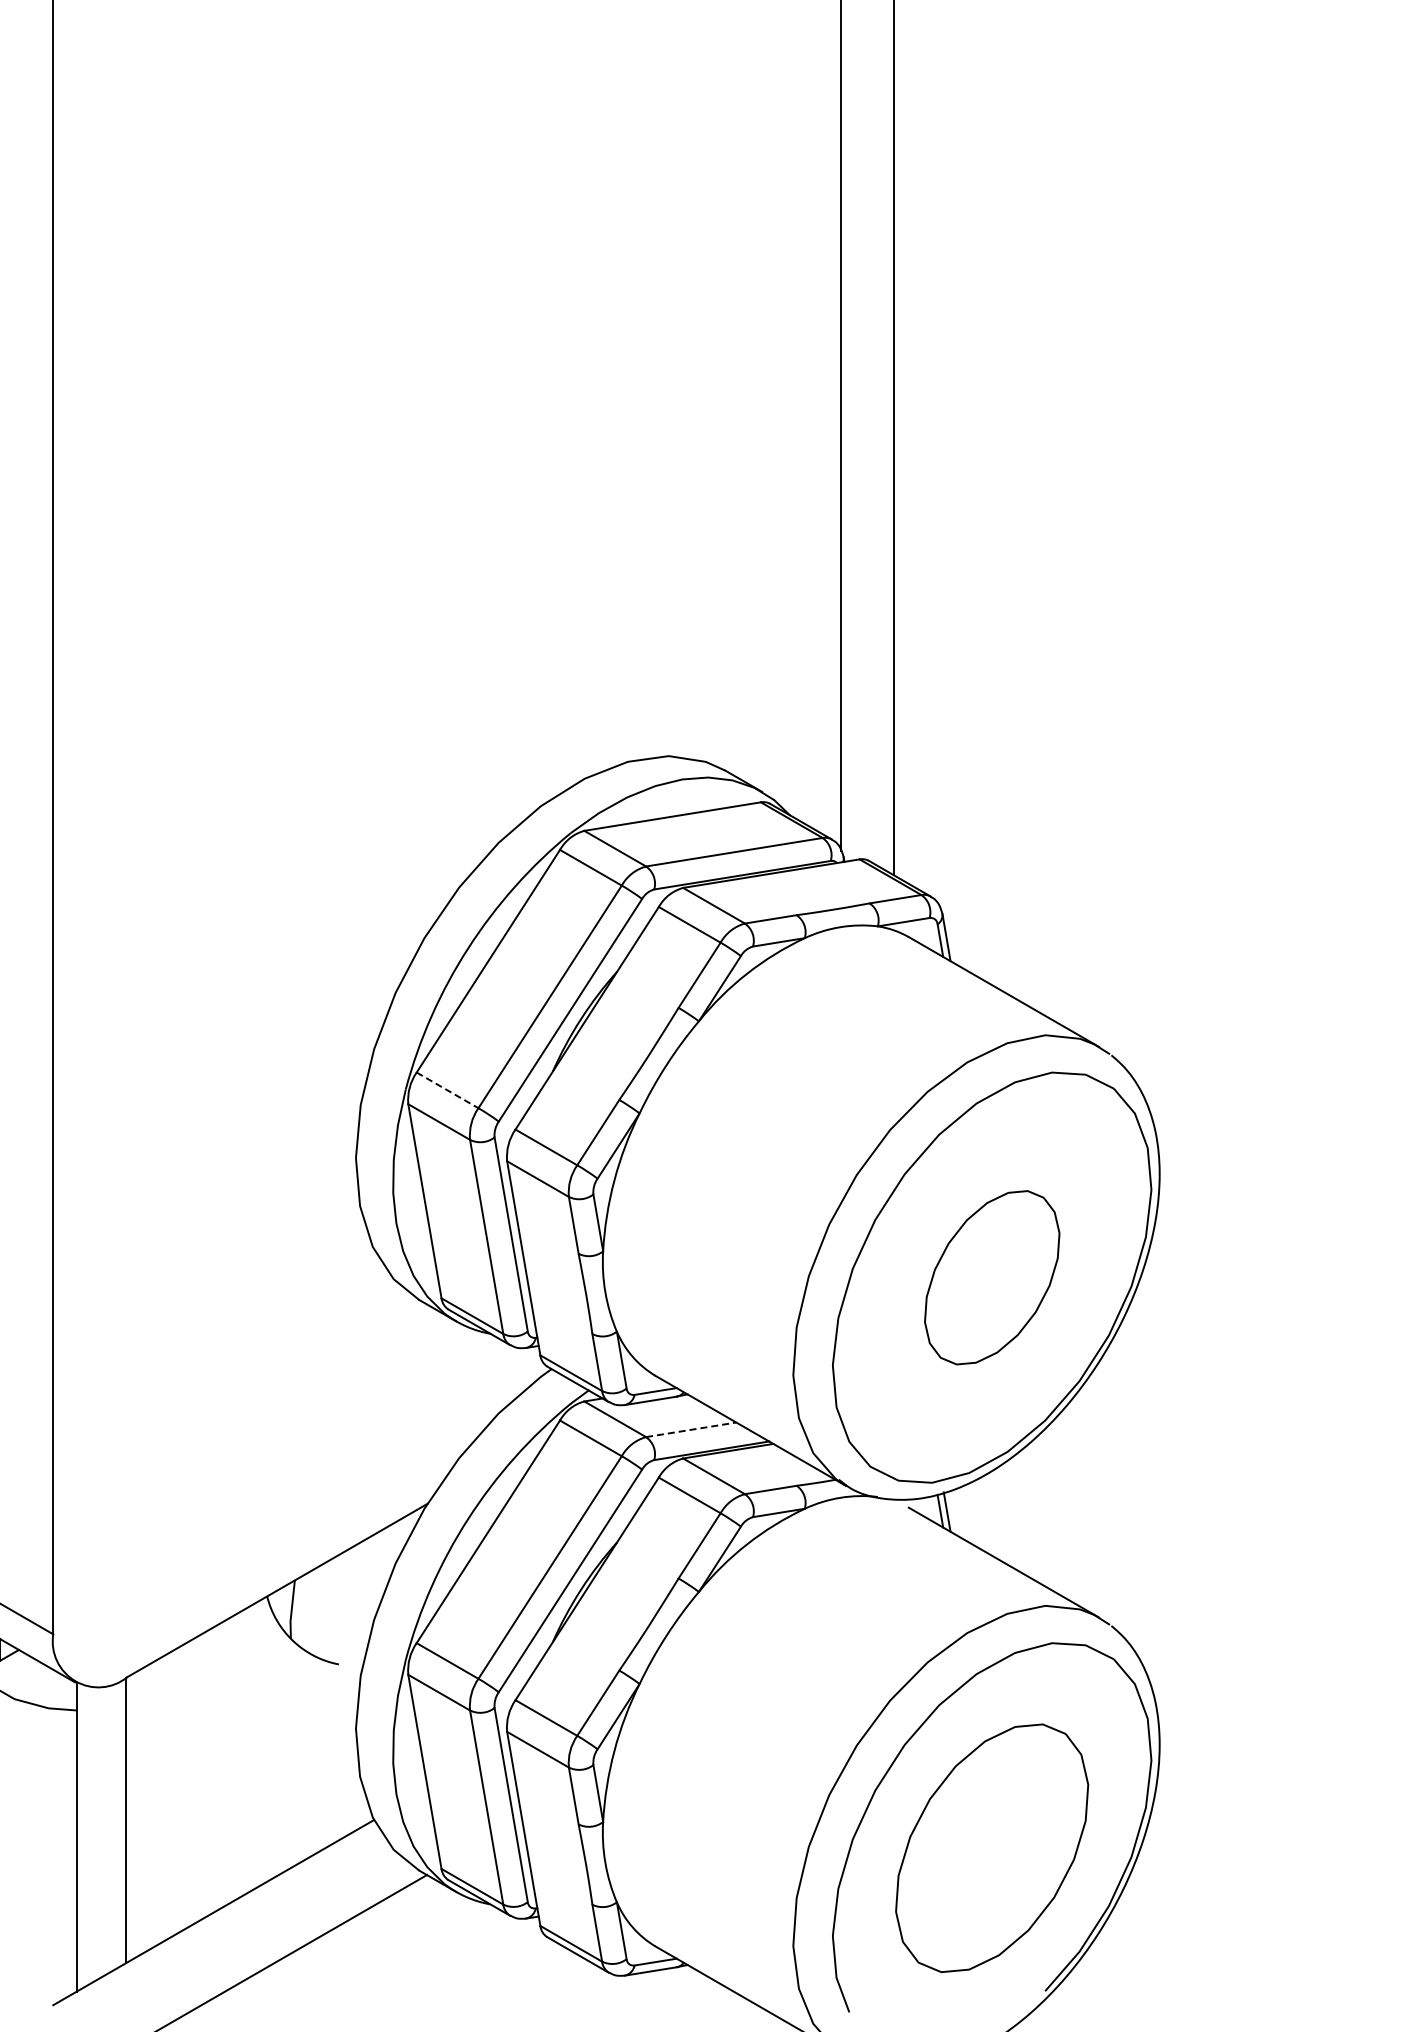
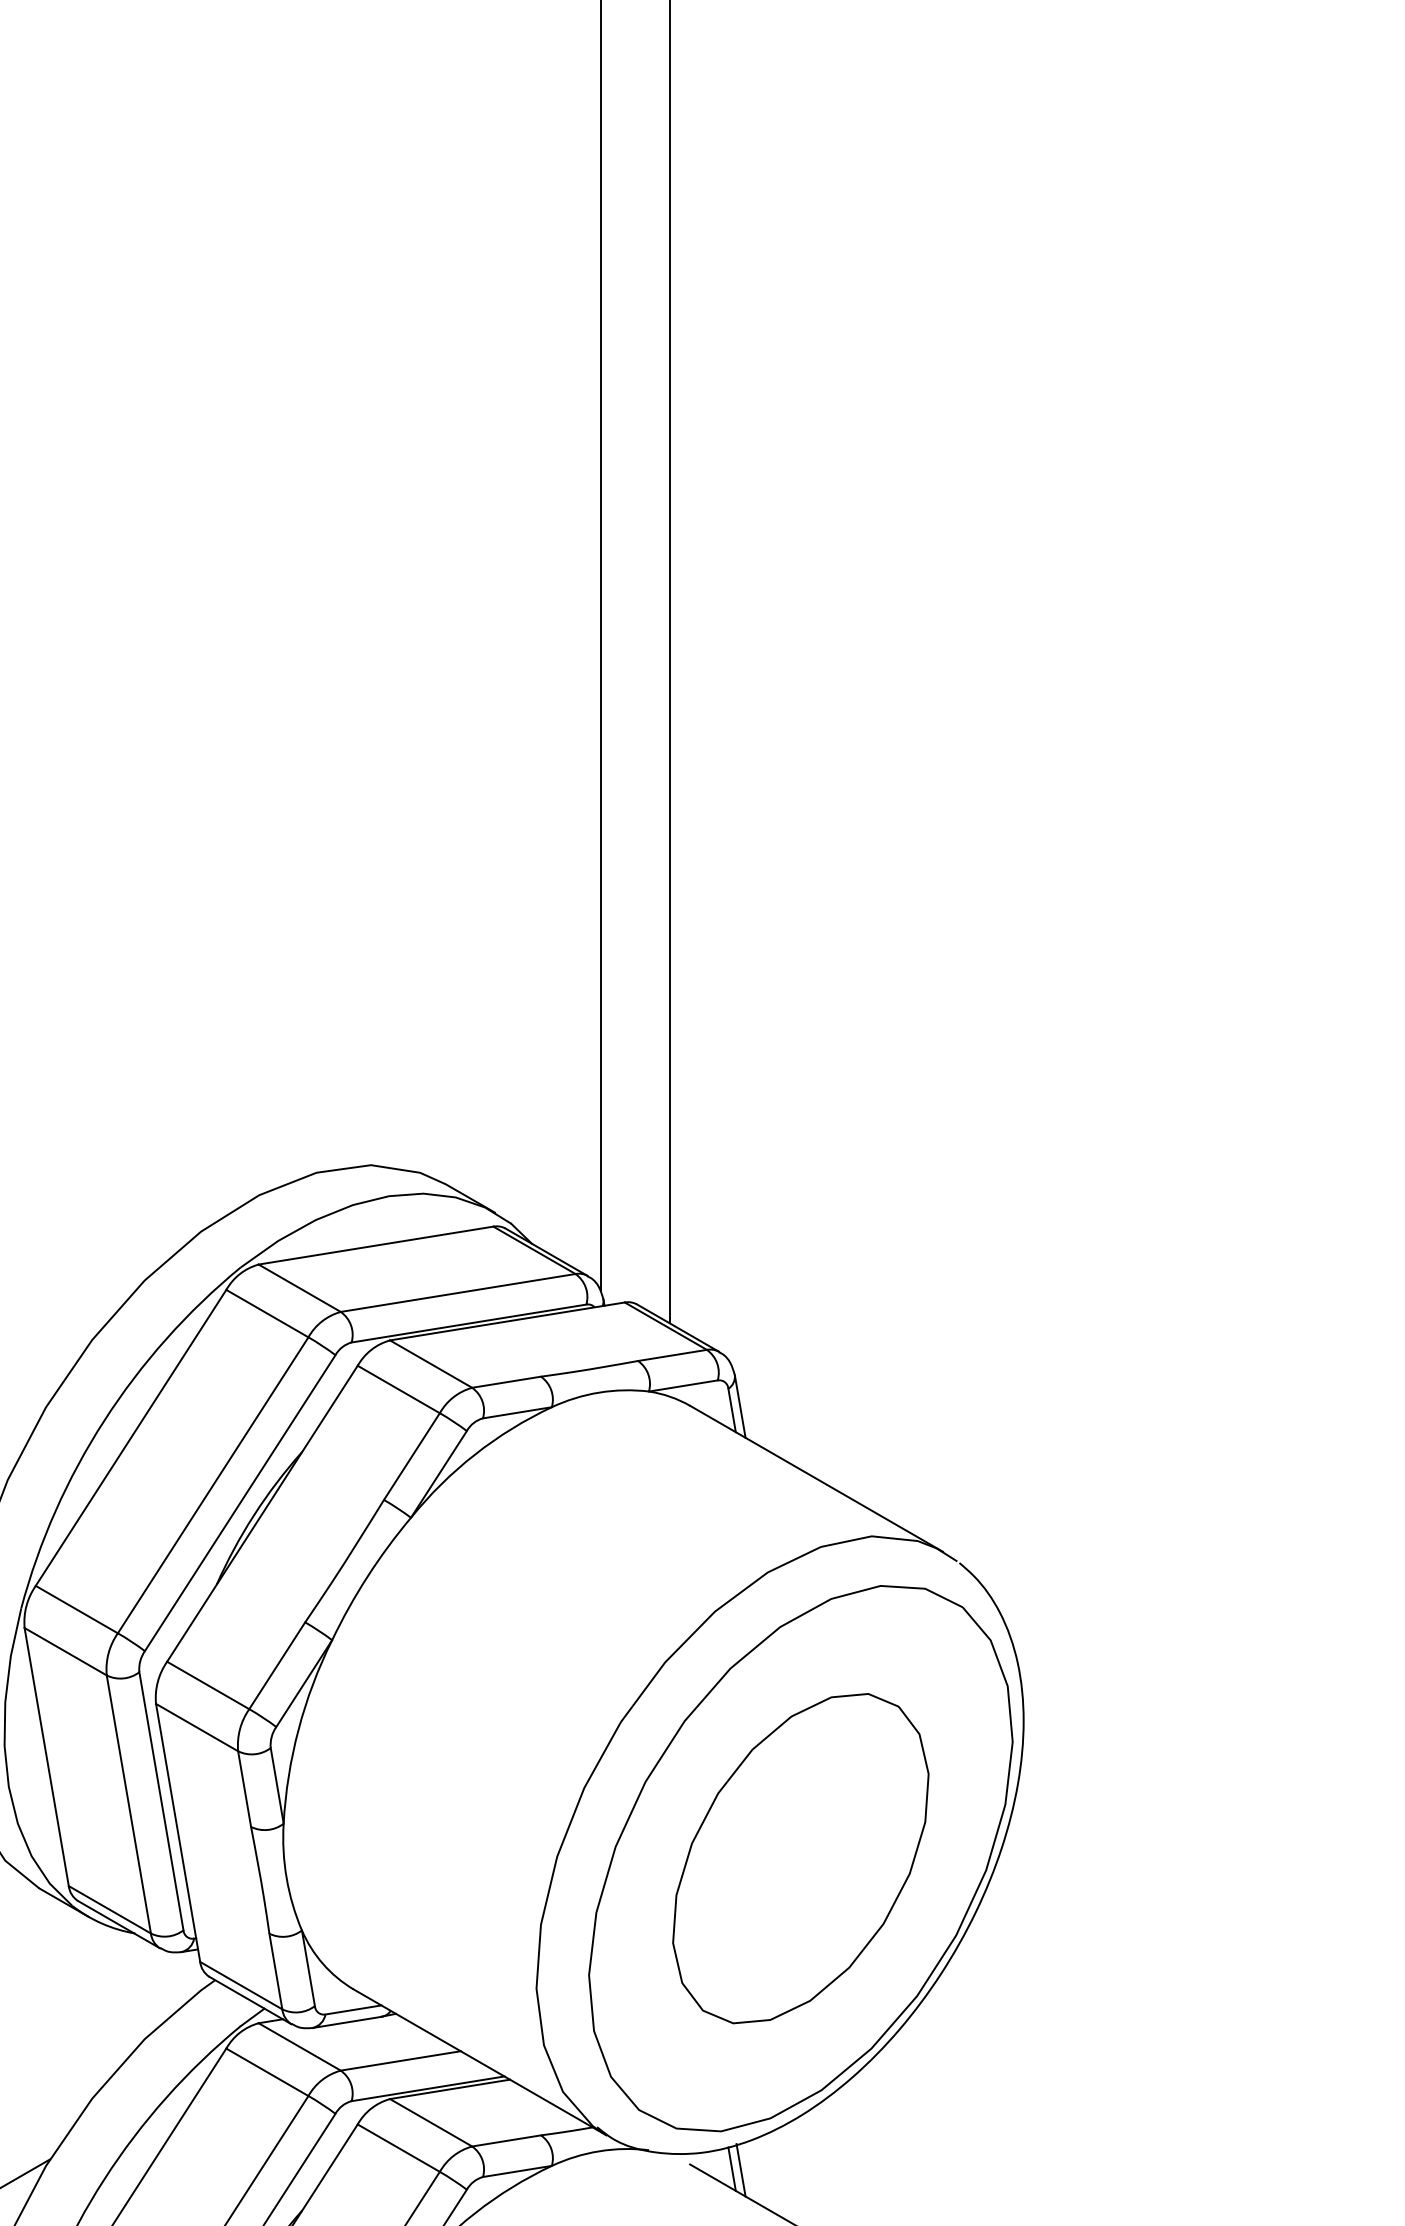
line: (447, 1090) -> (76, 1609), dashed -> solid
part: (992, 1277) -> (801, 1858), size x1.43
line: (691, 1429) -> (401, 2060), dashed -> solid

